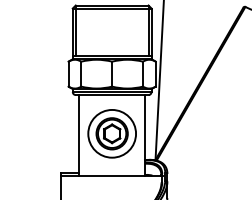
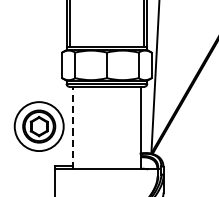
part: (111, 133) -> (38, 126), moved
line: (79, 134) -> (73, 127), solid -> dashed

